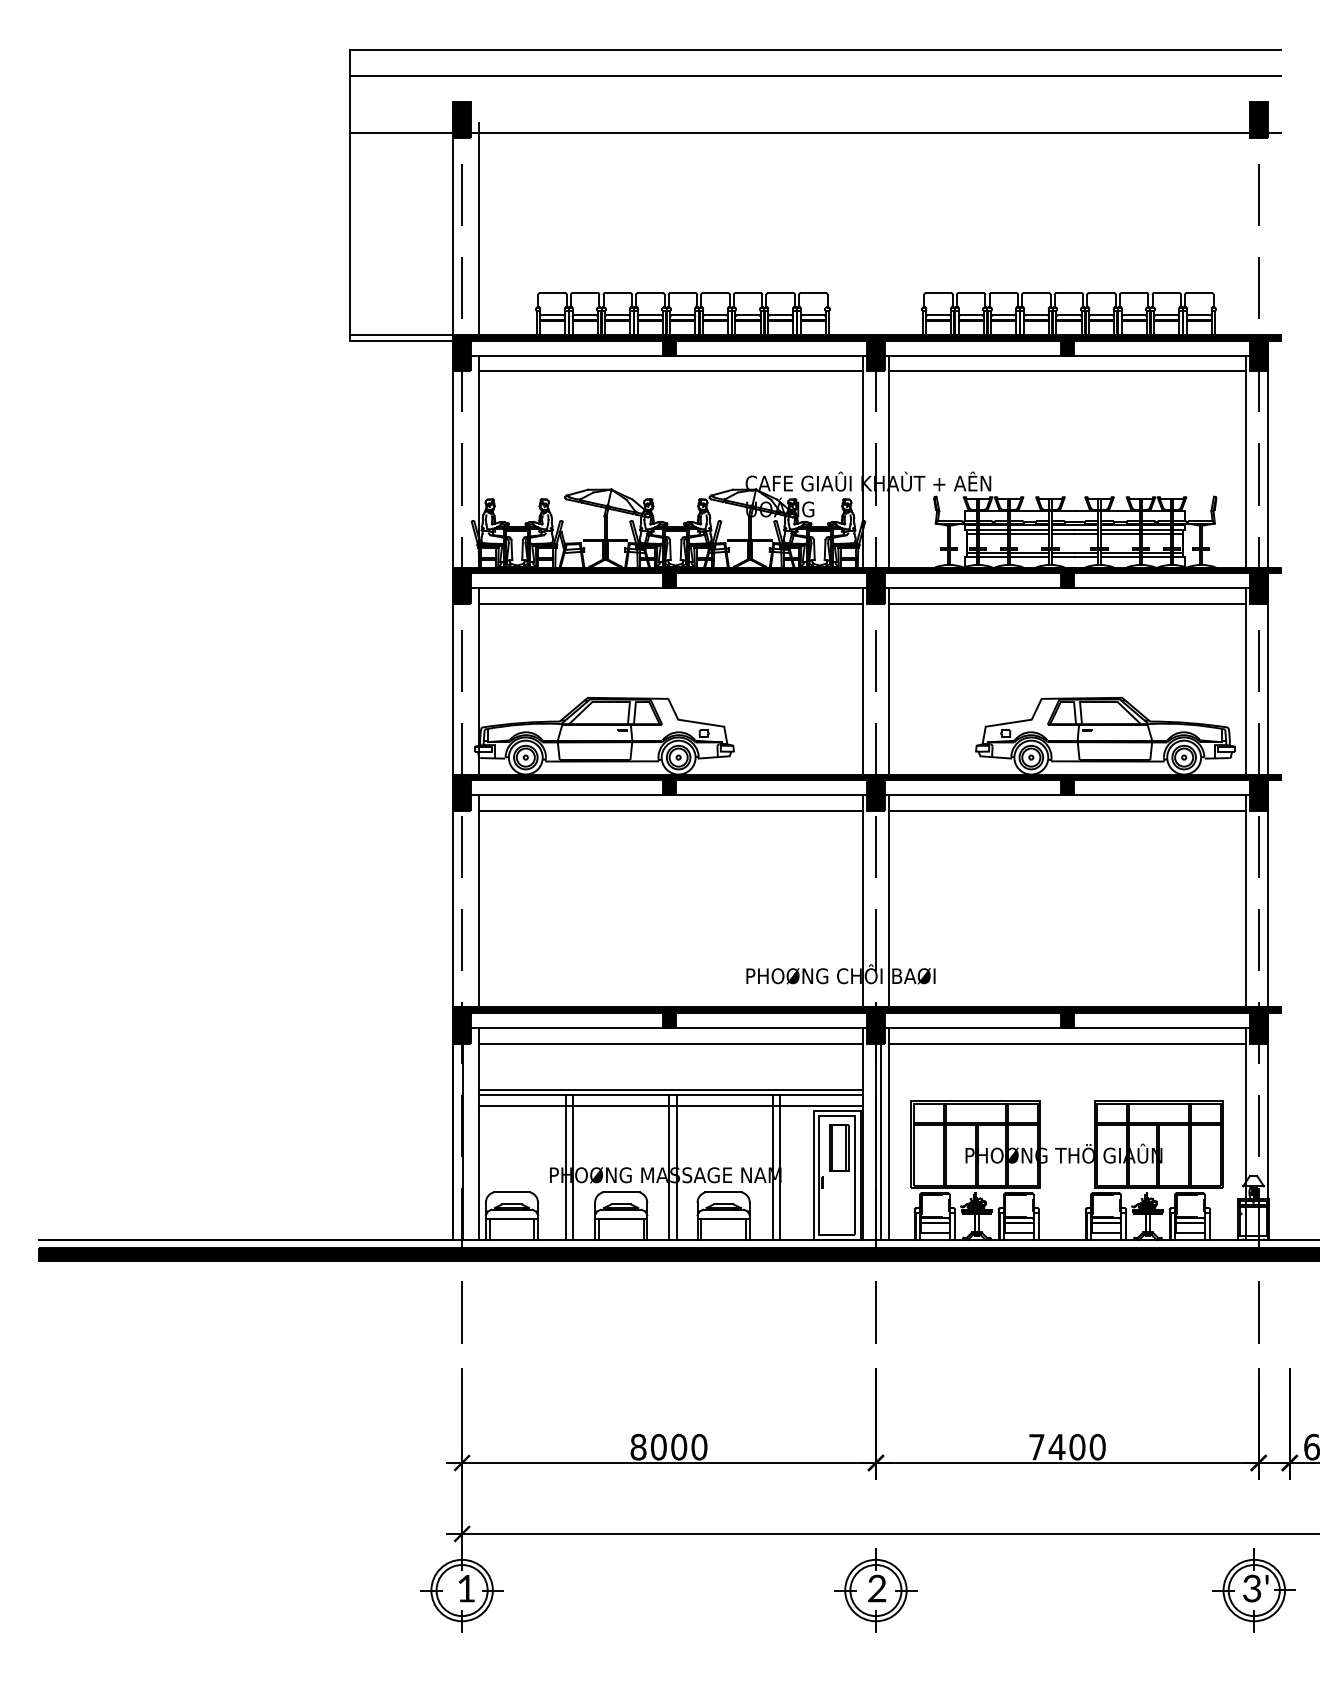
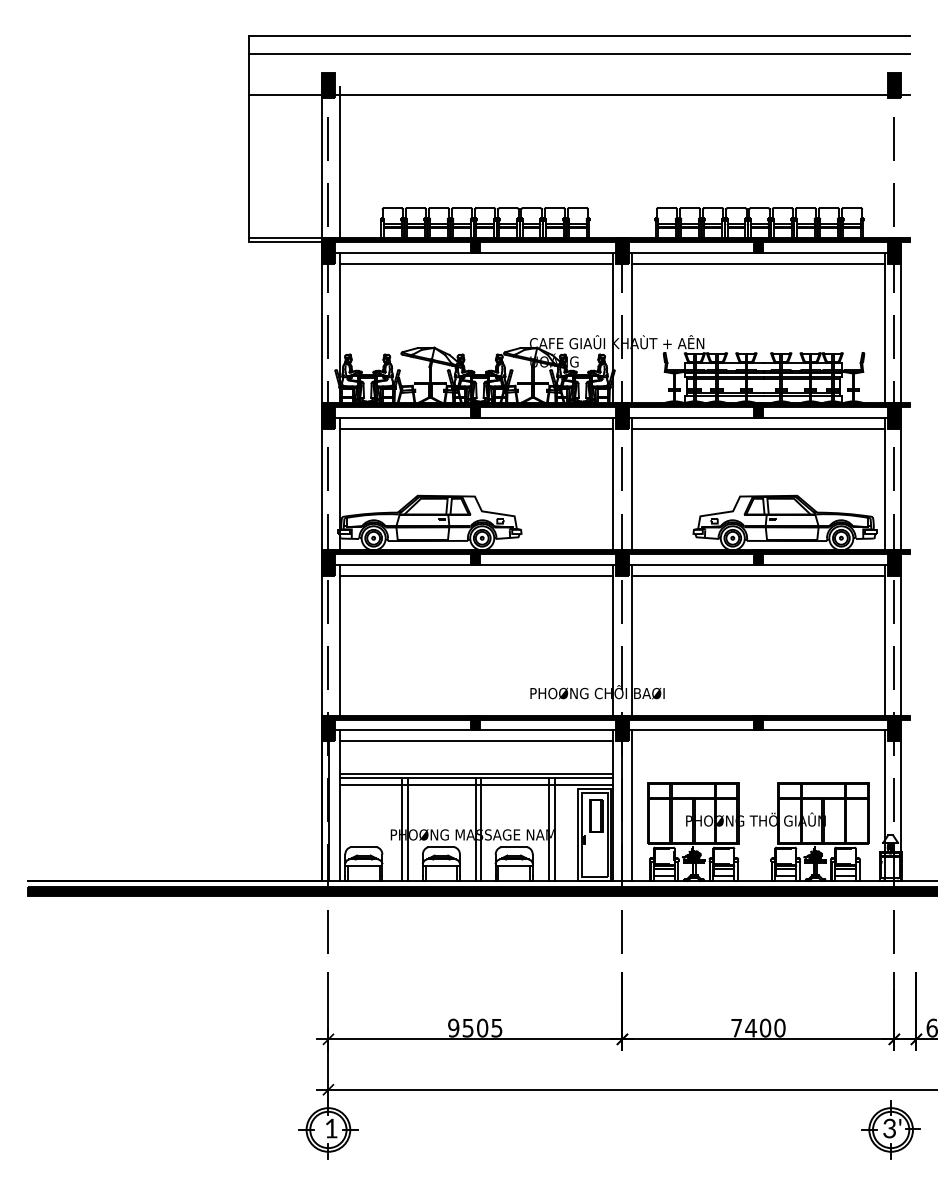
line: (1067, 1043) -> (758, 741), removed
line: (881, 1142) -> (626, 811), removed
text: (669, 1446) -> (475, 1027), 8000 -> 9505
part: (876, 1589) -> (622, 1129), removed

